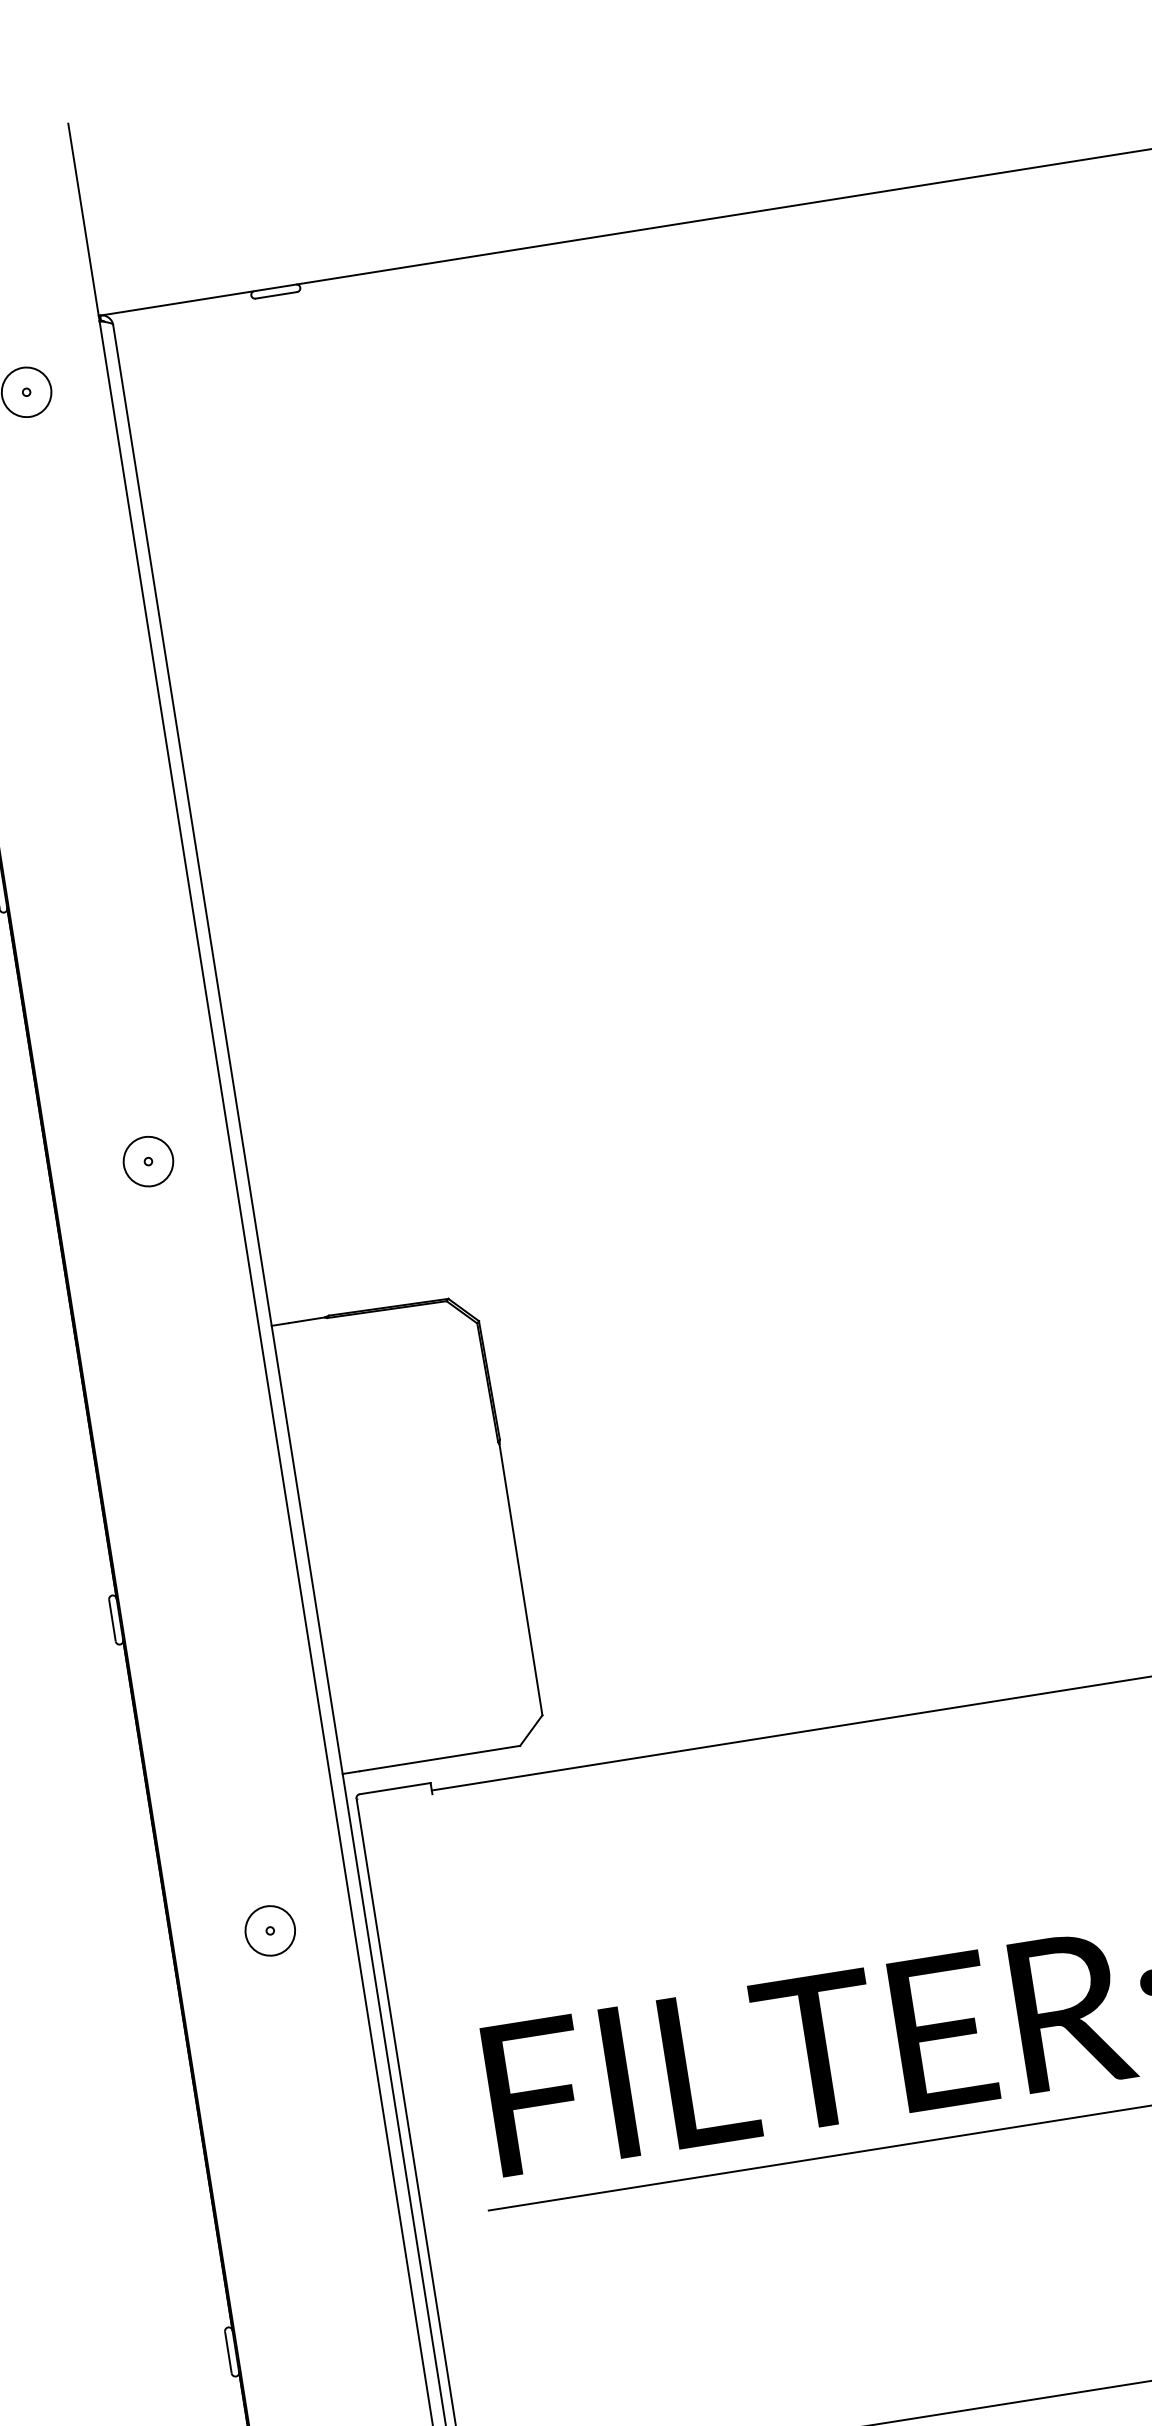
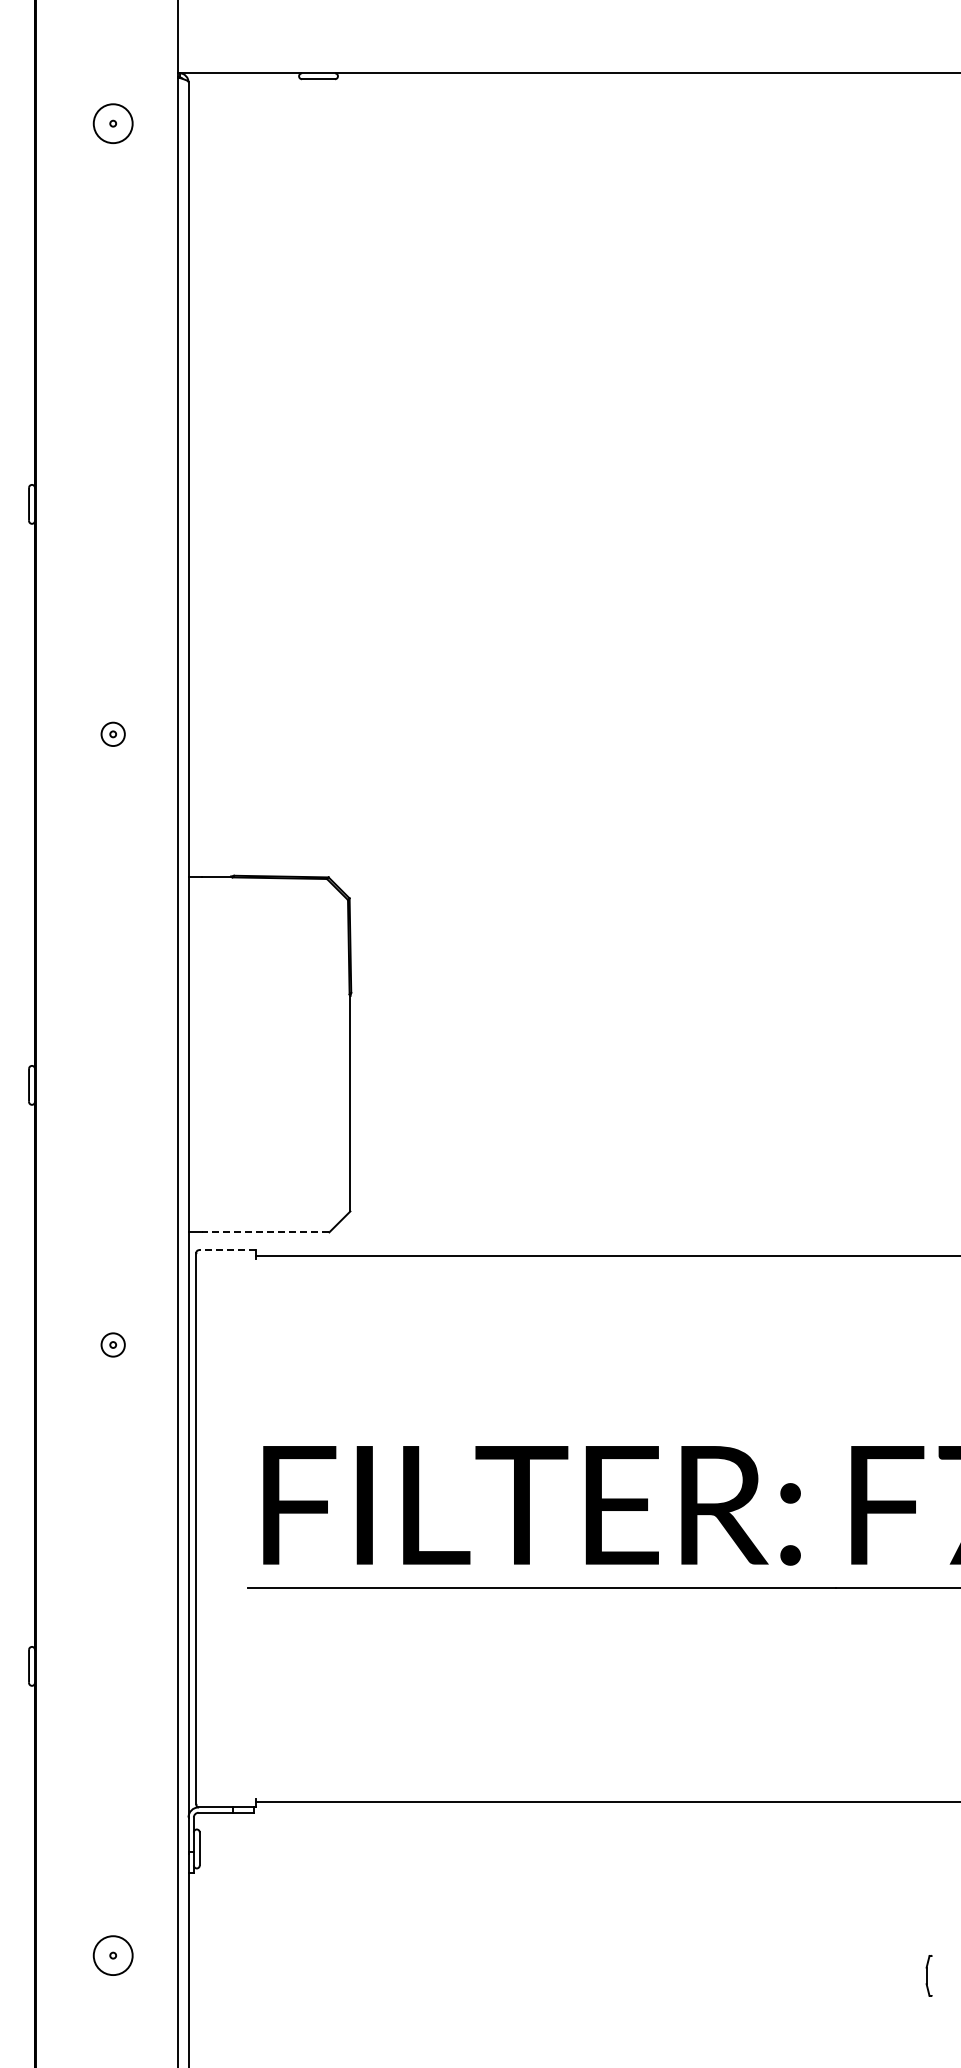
circle: (147, 1160) -> (112, 733), size x0.6
line: (439, 1758) -> (265, 1232), solid -> dashed
line: (394, 1789) -> (226, 1250), solid -> dashed
circle: (269, 1930) -> (112, 1344), size x0.6

